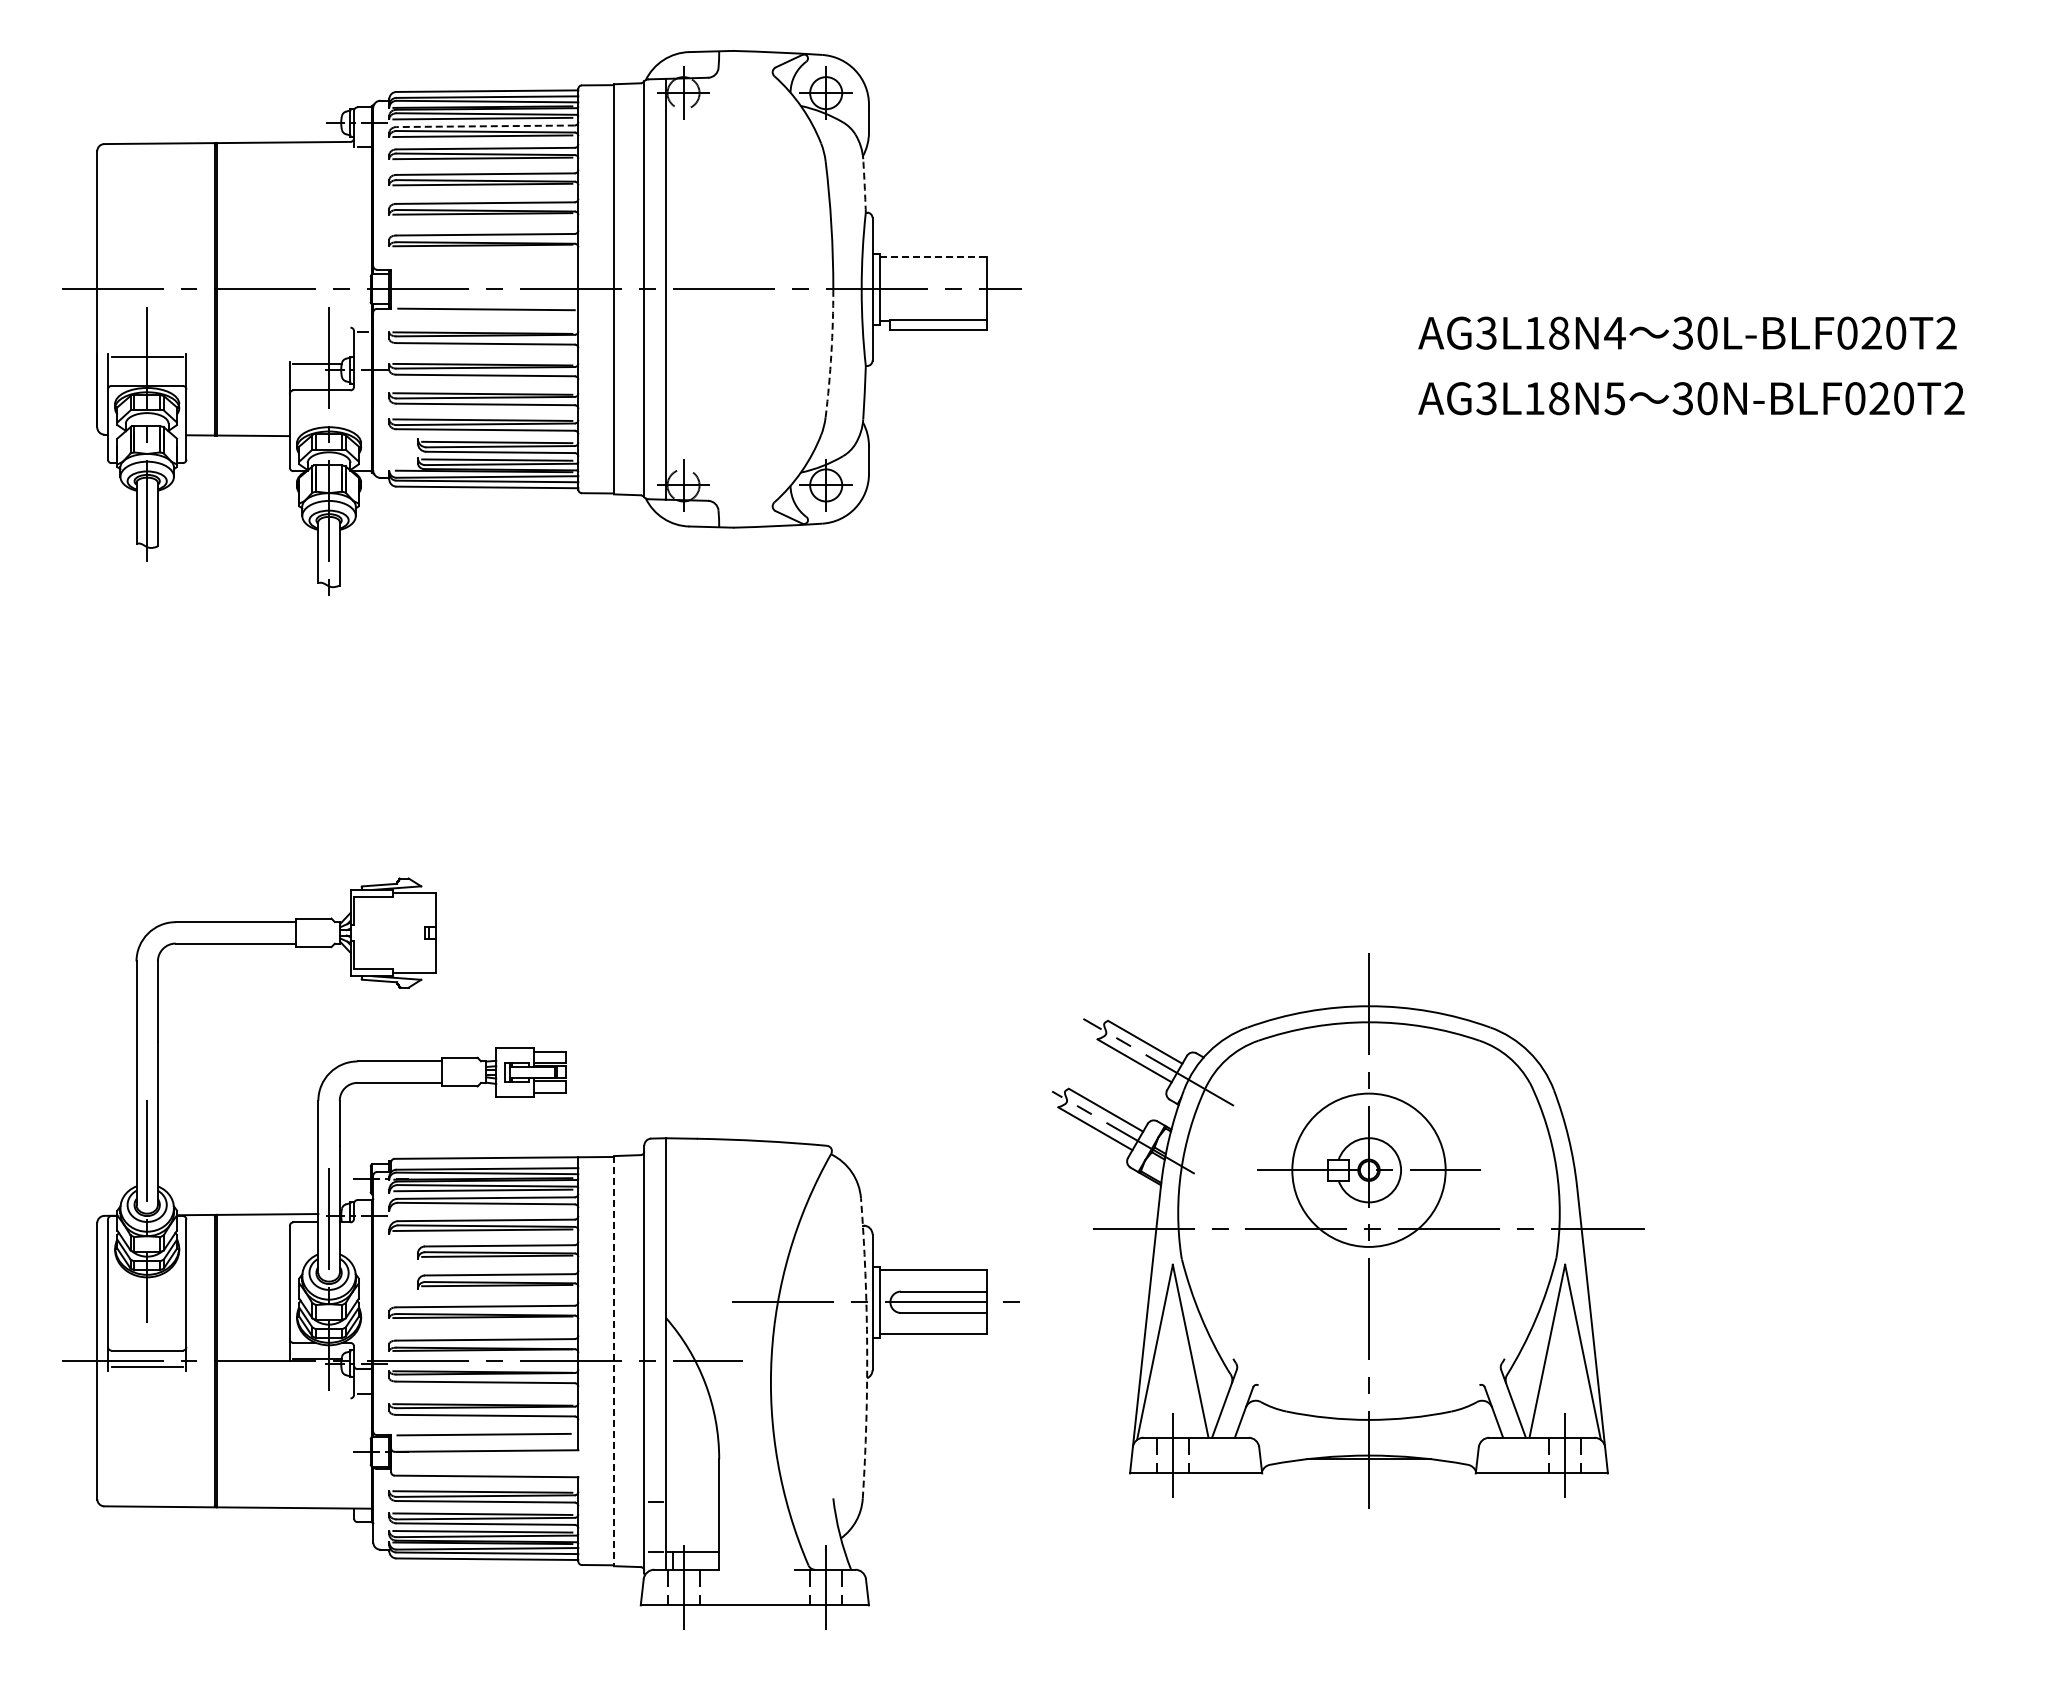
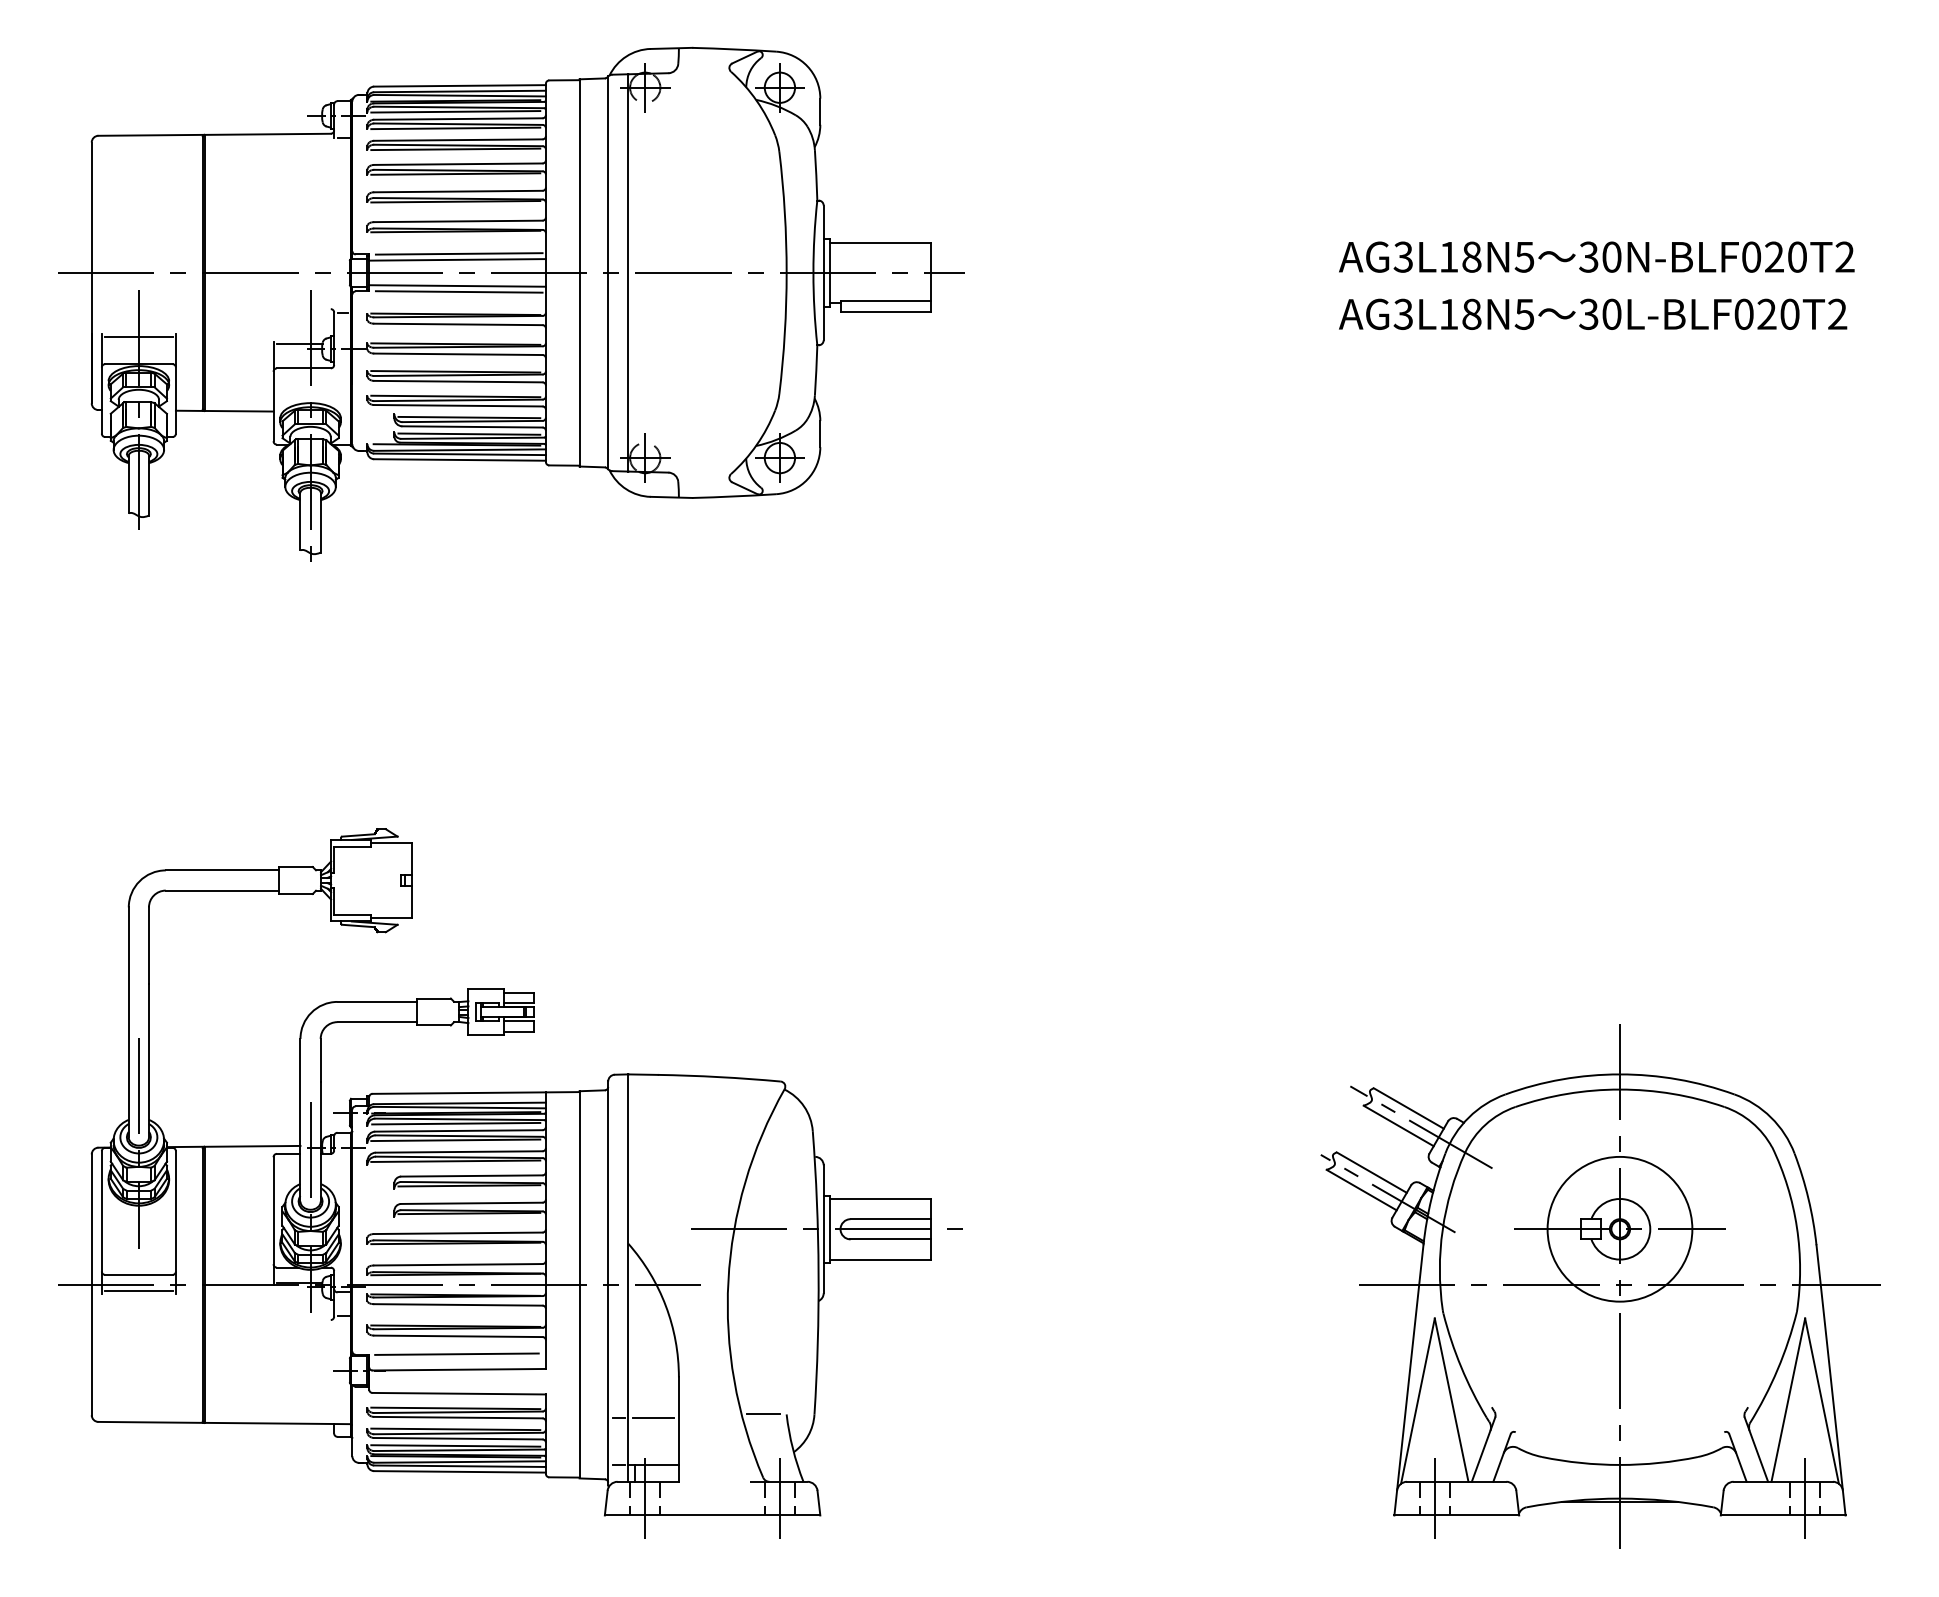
line: (485, 126) -> (458, 119), dashed -> solid
arc: (864, 185) -> (816, 174), dashed -> solid
line: (933, 257) -> (881, 242), dashed -> solid
line: (486, 268) -> (459, 253), added
line: (484, 275) -> (457, 259), added
line: (484, 302) -> (457, 285), added
text: (1614, 333) -> (1524, 314), AG3L18N4 -> AG3L18N5
arc: (831, 353) -> (784, 333), dashed -> solid
text: (1691, 398) -> (1596, 257), moved
line: (482, 1207) -> (455, 1139), added
part: (1348, 1230) -> (1600, 1286), moved
arc: (867, 1348) -> (818, 1272), dashed -> solid
line: (614, 1361) -> (580, 1285), dashed -> solid
line: (808, 1498) -> (763, 1414), added
line: (691, 1501) -> (652, 1417), added

